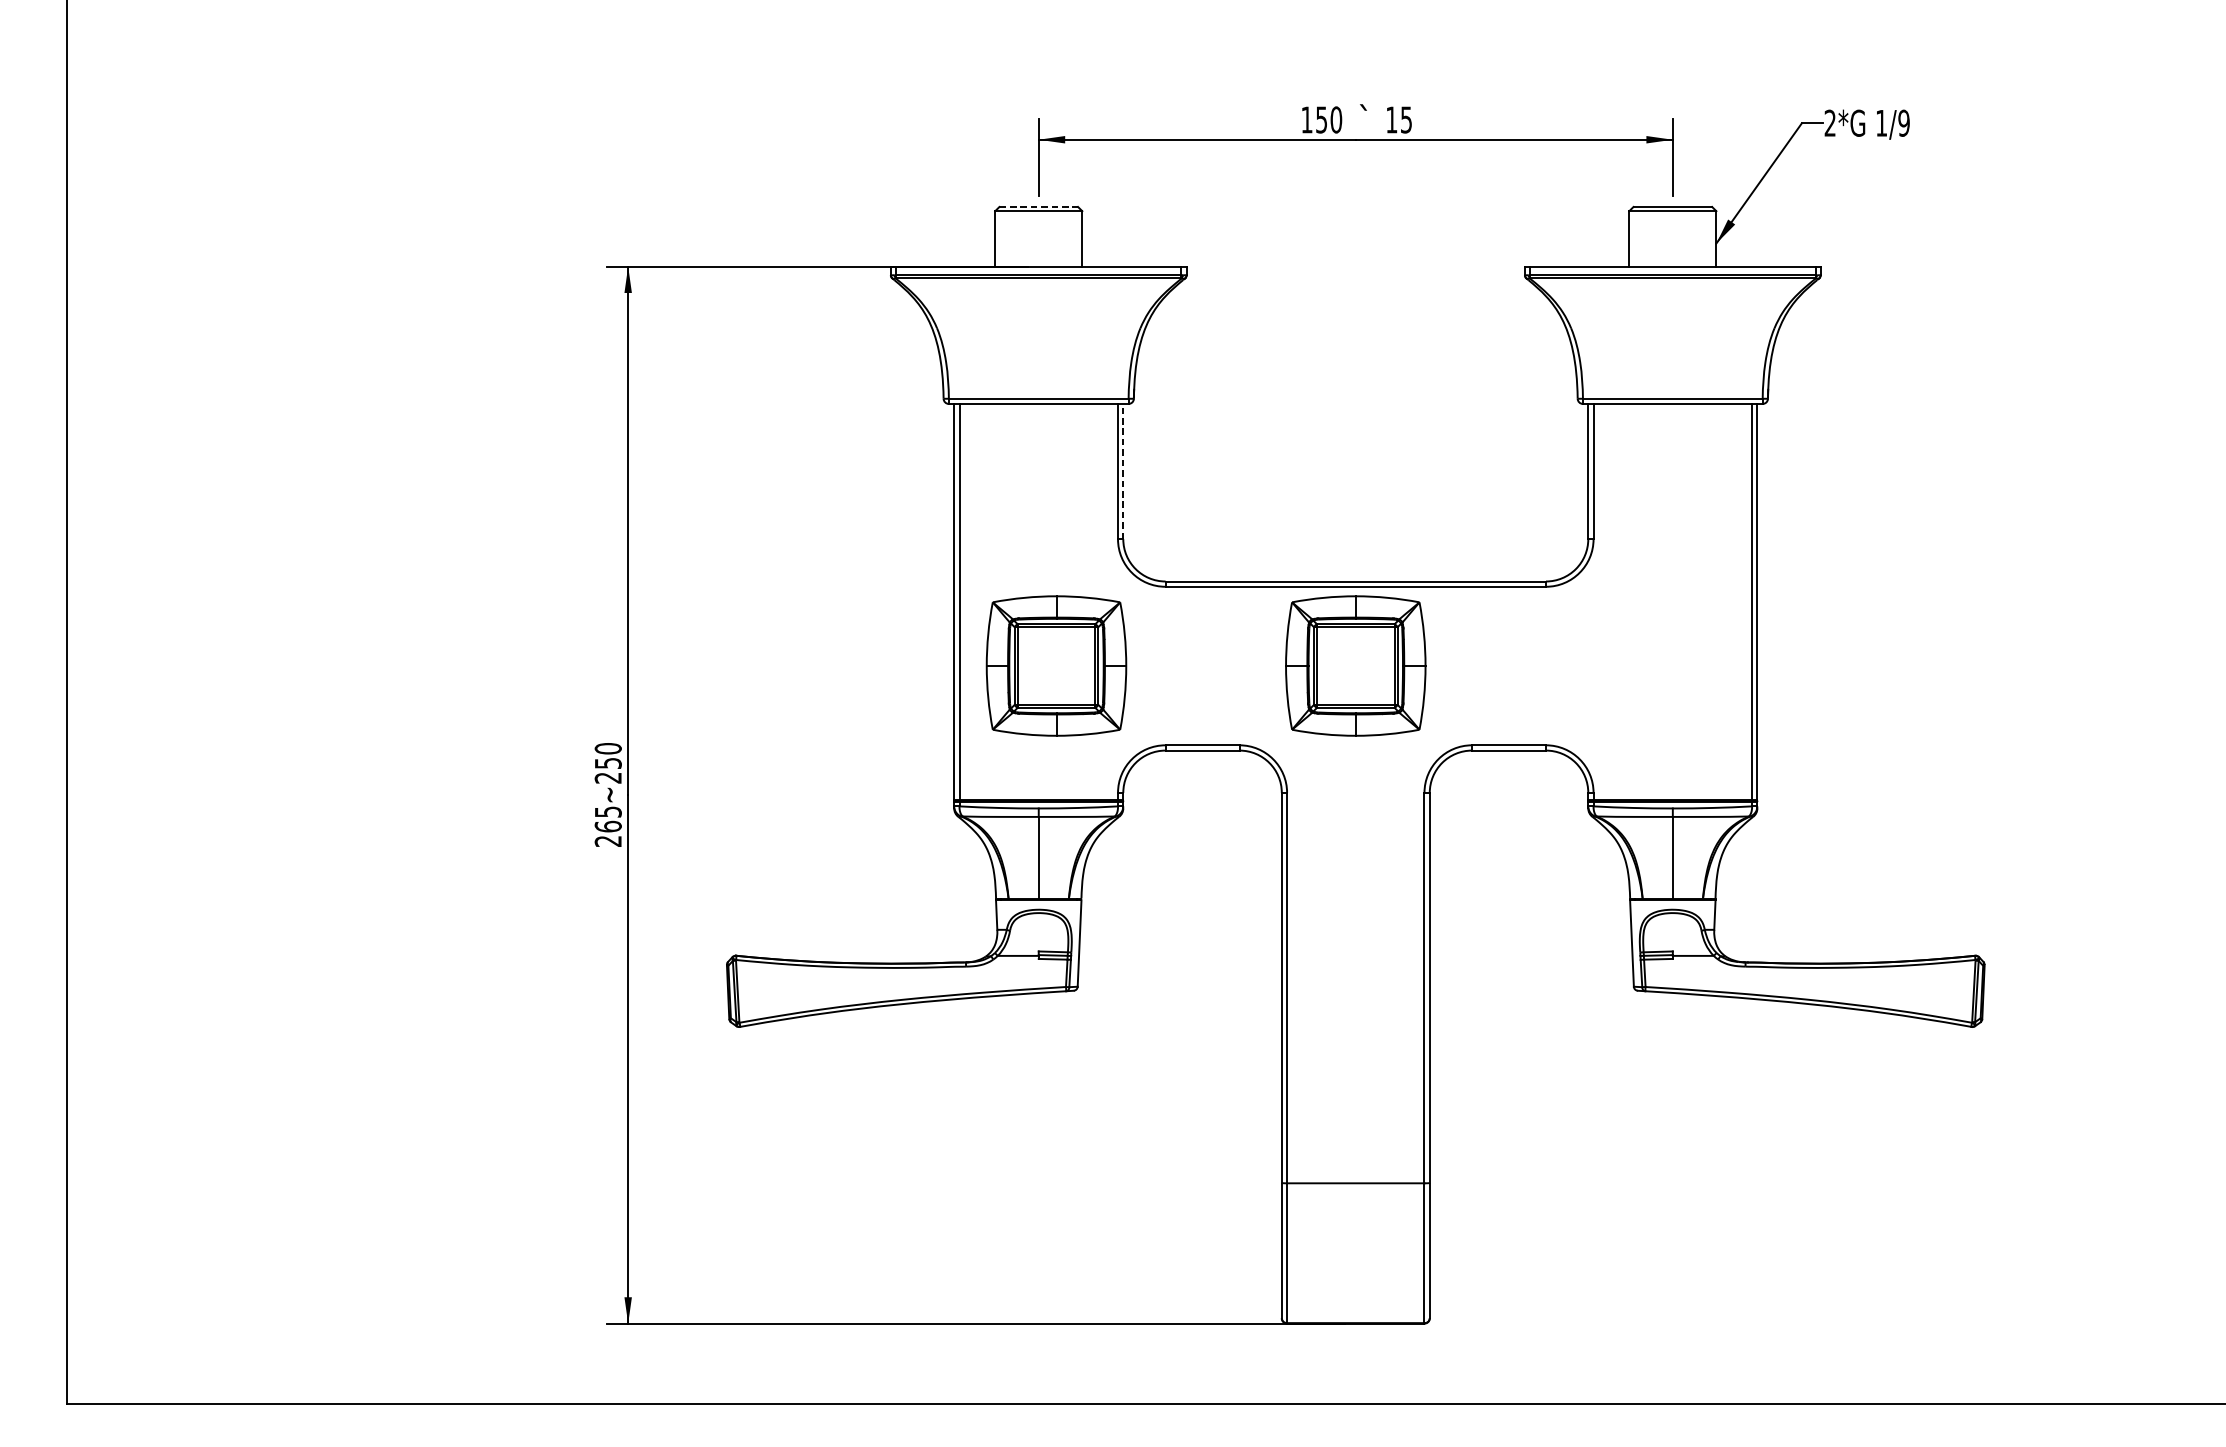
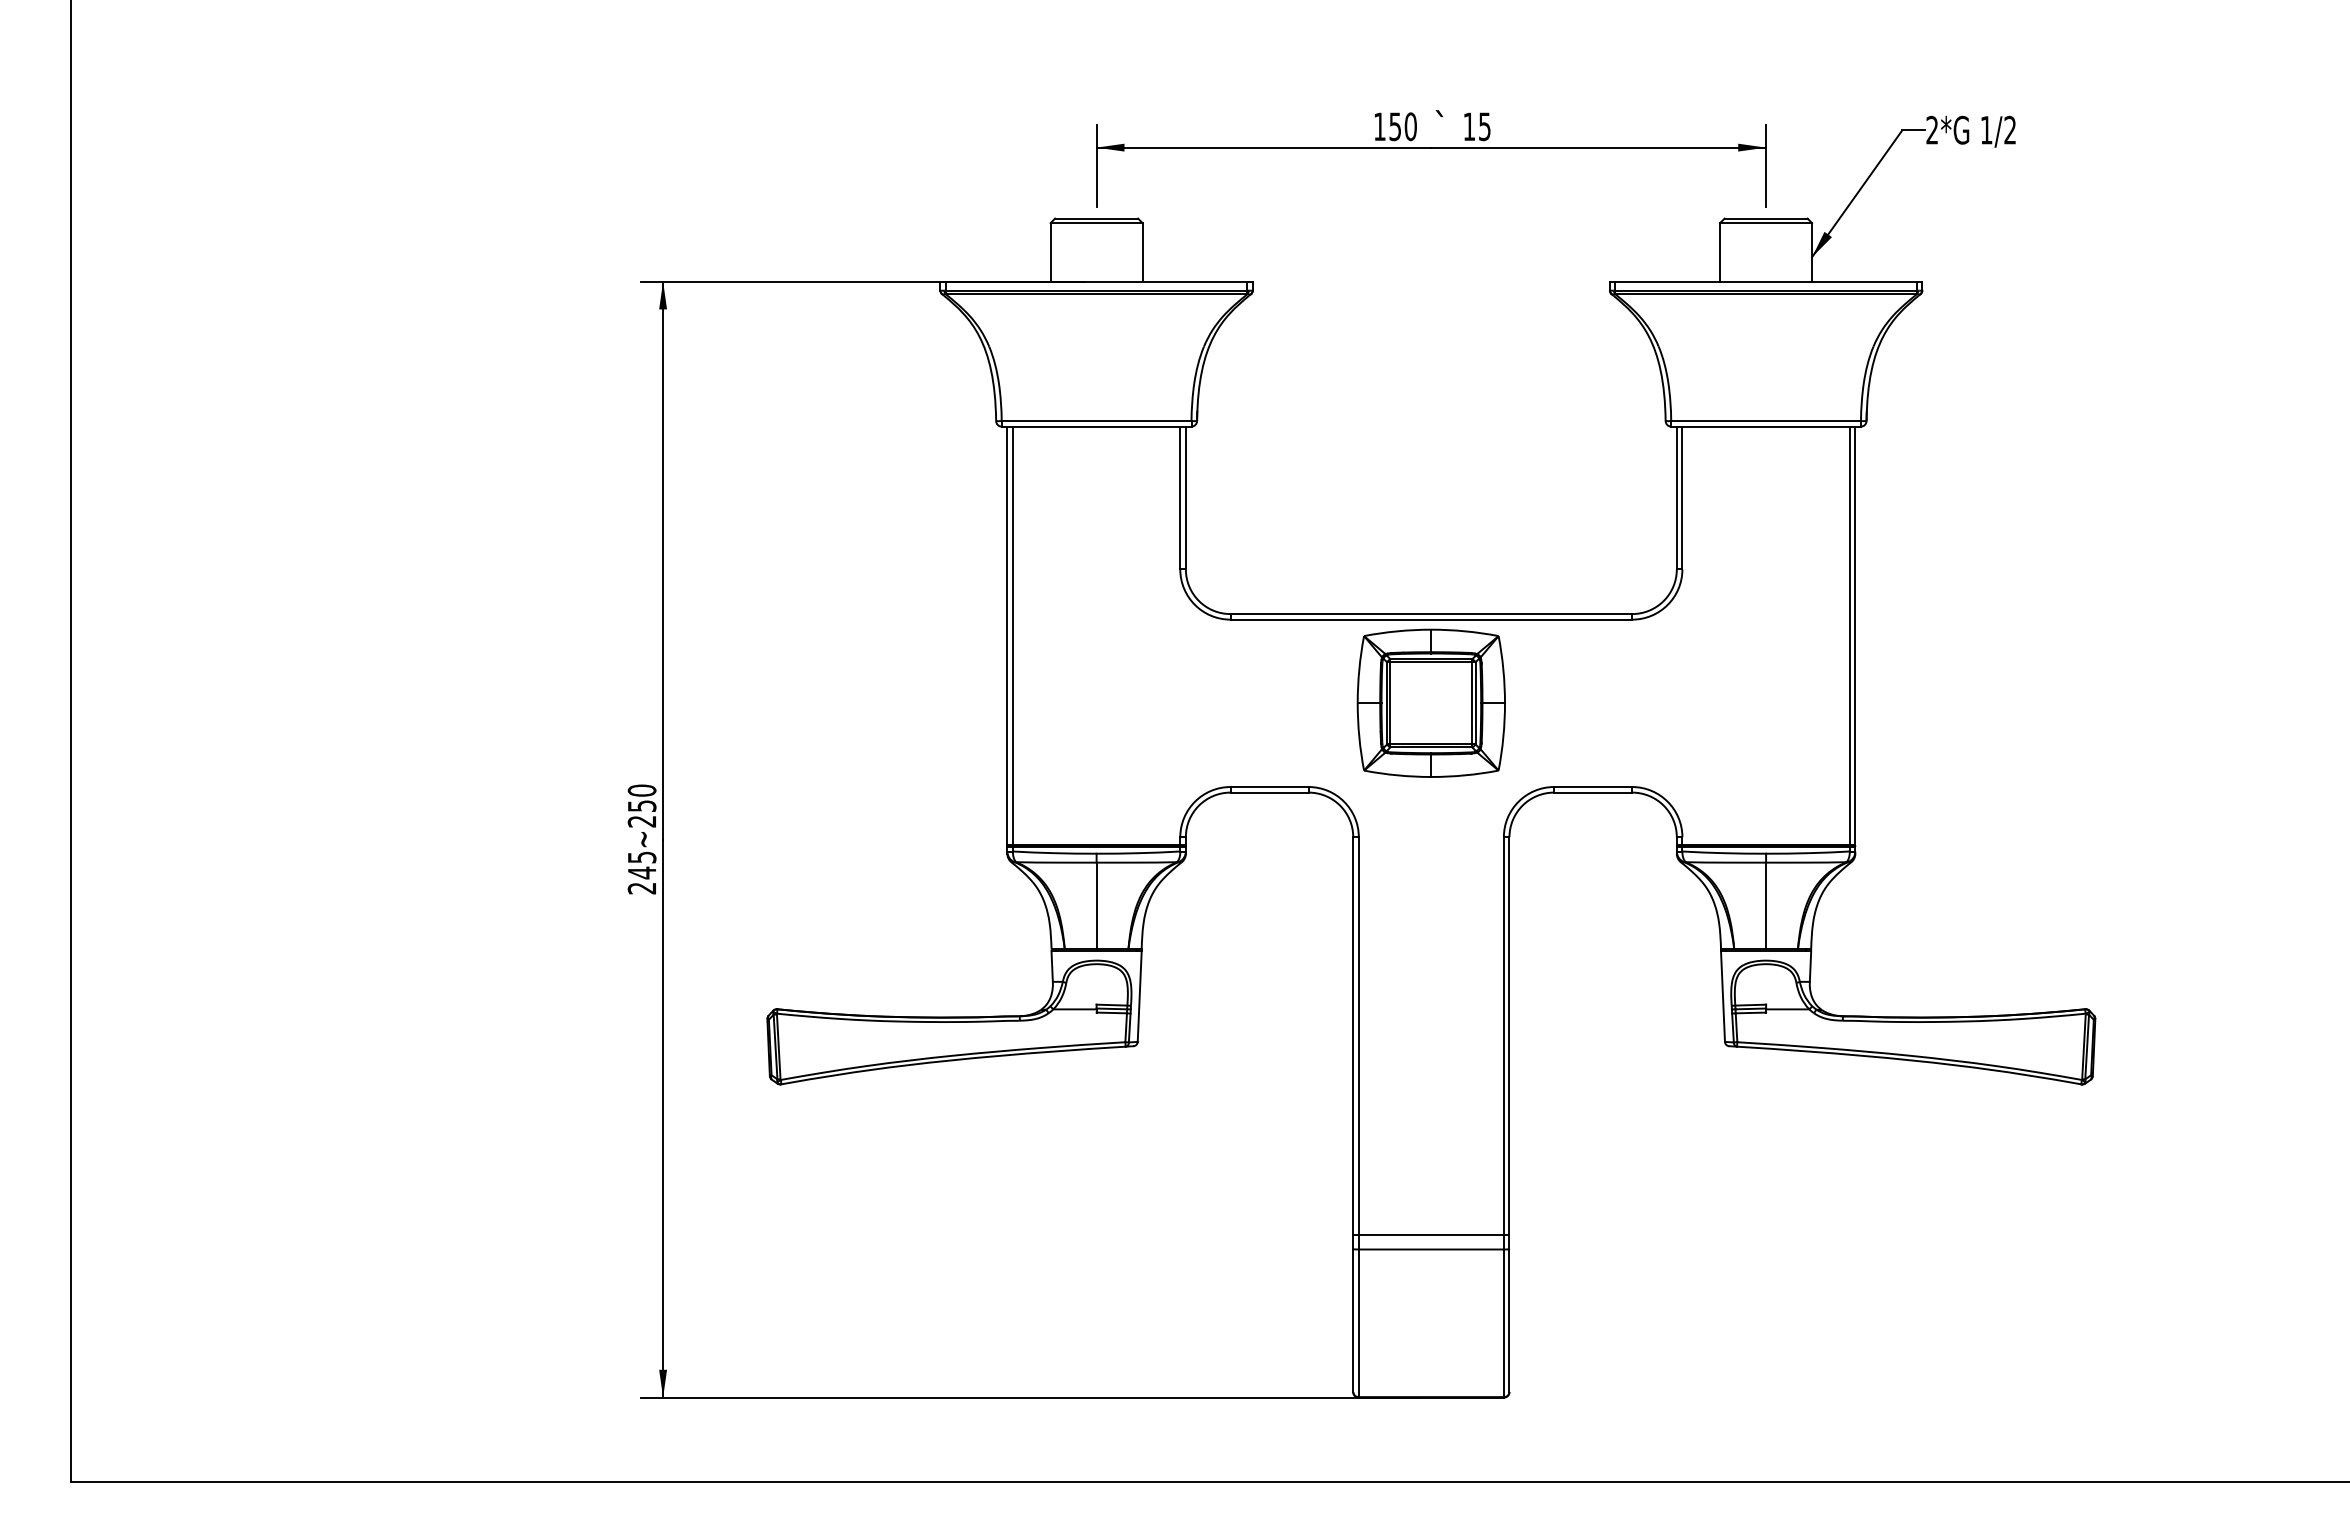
text: (1904, 123) -> (2010, 130), 1/9 -> 1/2
line: (1038, 206) -> (1096, 218), dashed -> solid
line: (1122, 471) -> (1185, 497), dashed -> solid
part: (1055, 665) -> (1114, 702), removed
text: (607, 826) -> (641, 872), 265~250 -> 245~250
line: (1355, 1169) -> (1431, 1234), added

